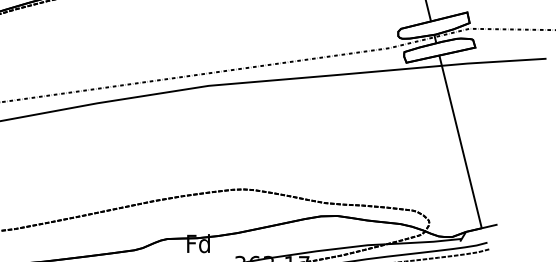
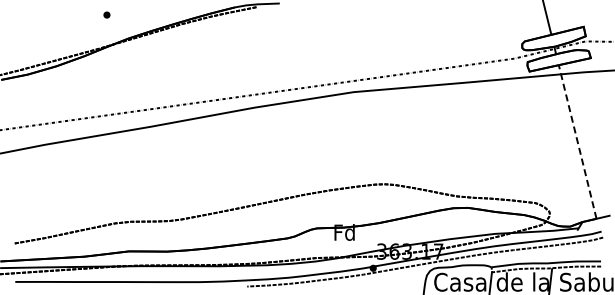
line: (460, 141) -> (577, 141), solid -> dashed

